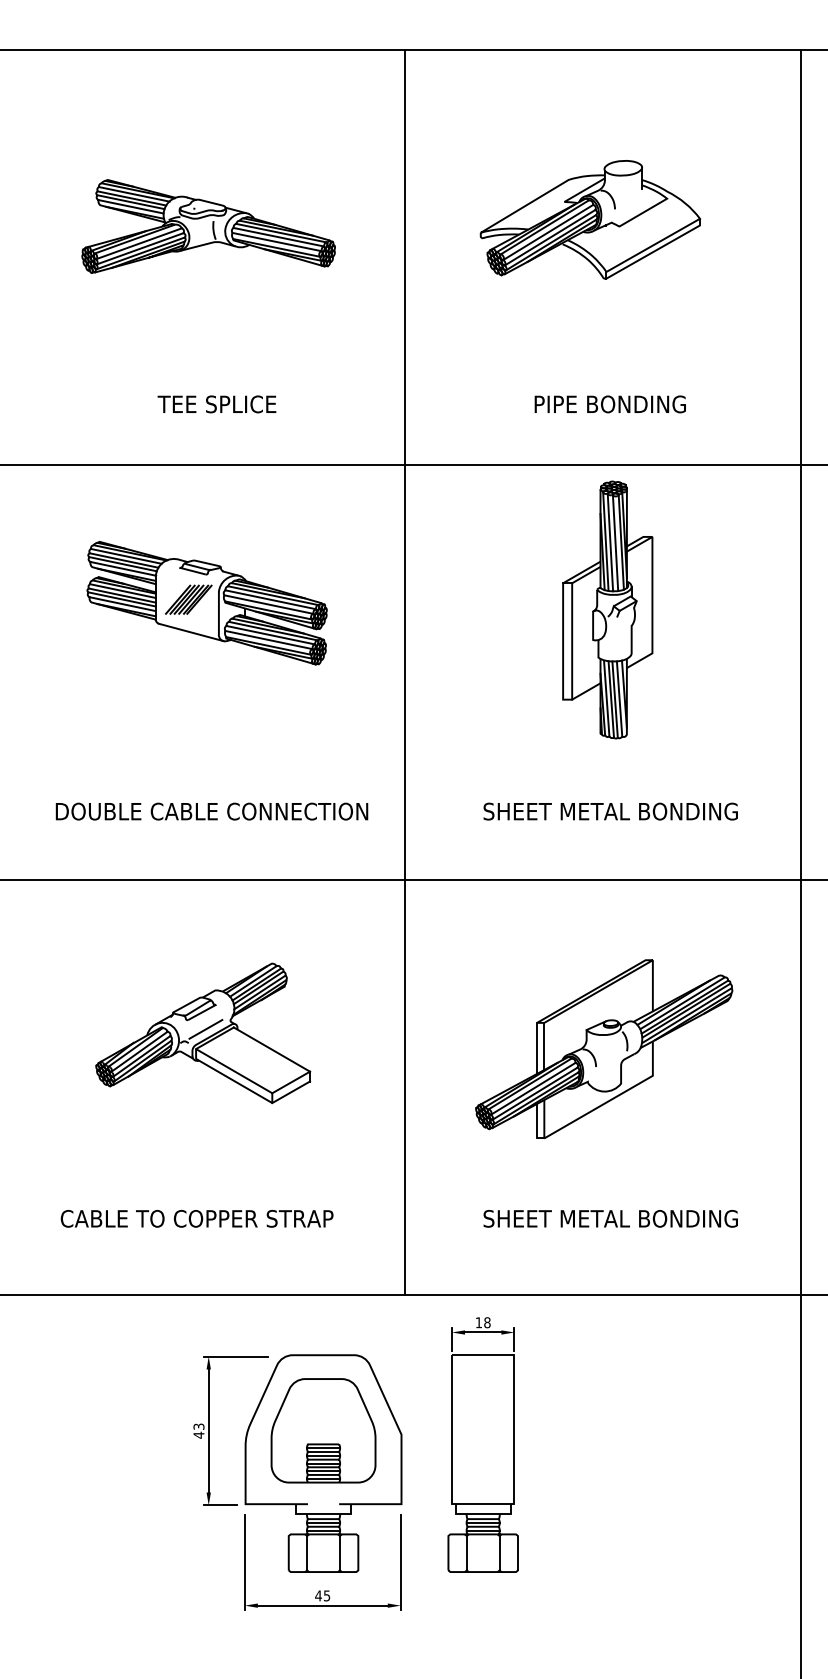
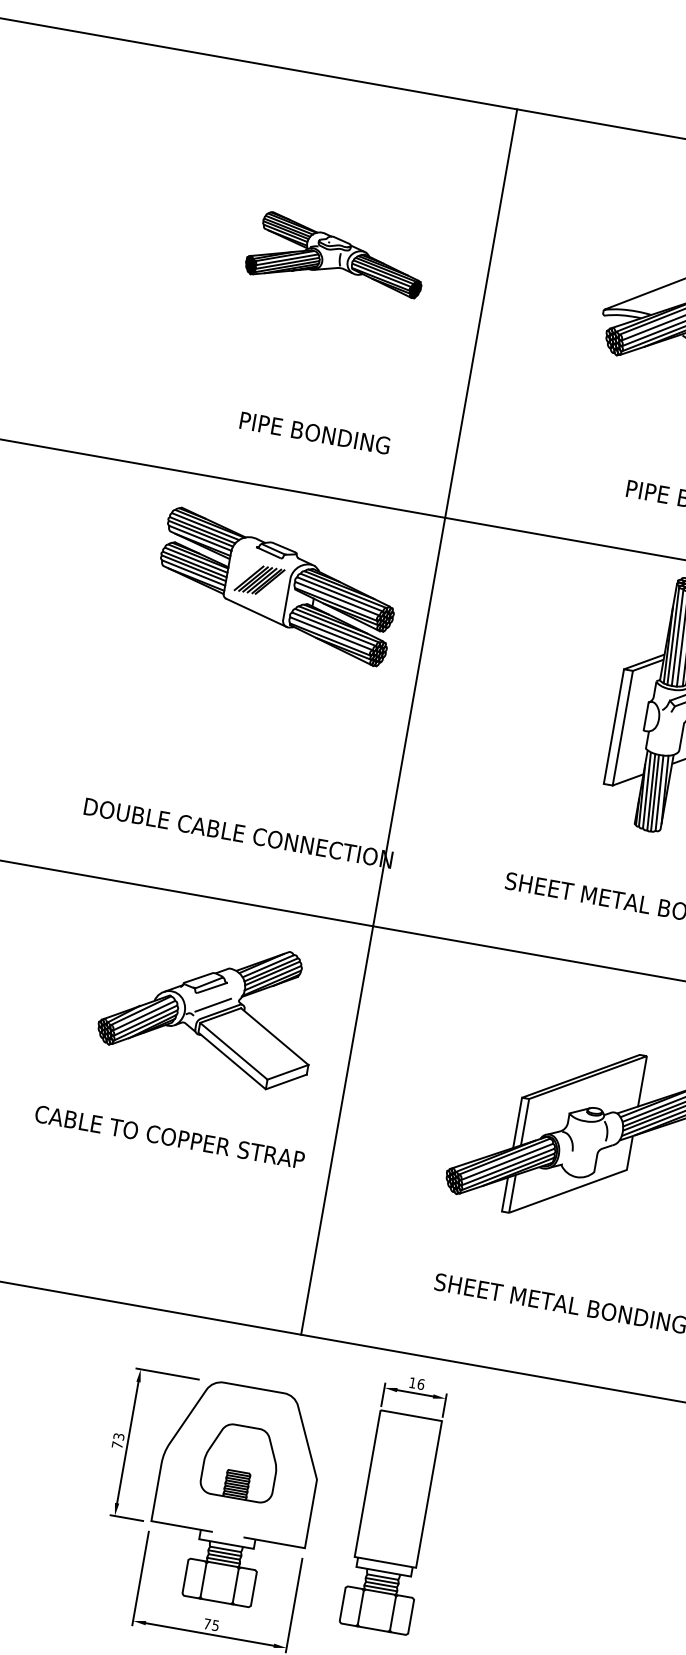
part: (208, 226) -> (336, 256), size x0.7
text: (217, 404) -> (314, 433), TEE SPLICE -> PIPE BONDING
part: (206, 602) -> (276, 585), moved
line: (404, 672) -> (408, 722), moved
part: (203, 1032) -> (210, 1007), moved
text: (196, 1218) -> (169, 1136), moved
text: (487, 1322) -> (421, 1384), 18 -> 16
part: (323, 1430) -> (240, 1462), size x0.7
text: (198, 1434) -> (117, 1444), 43 -> 73
text: (318, 1595) -> (207, 1623), 45 -> 75

